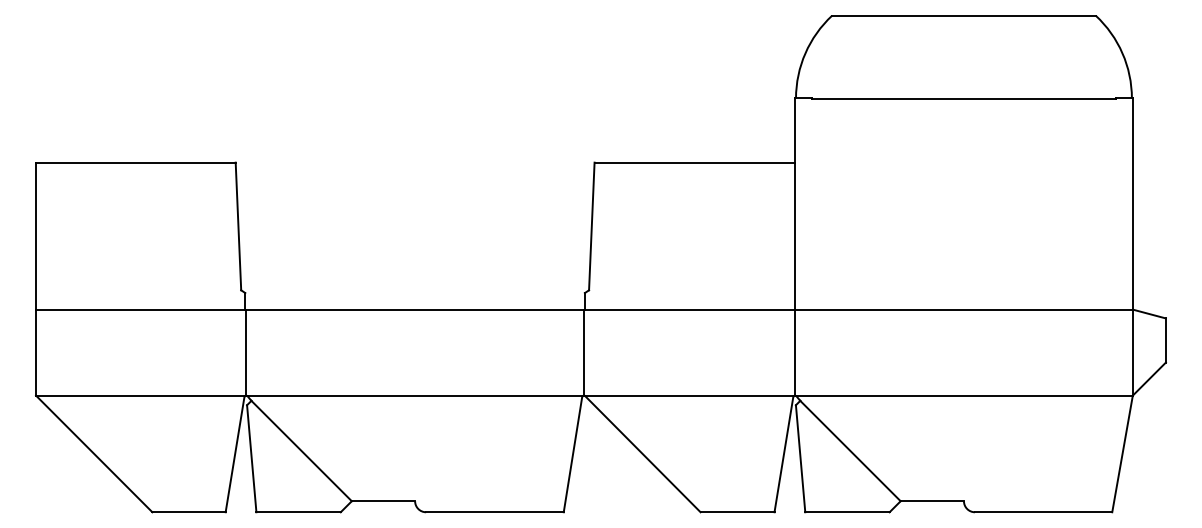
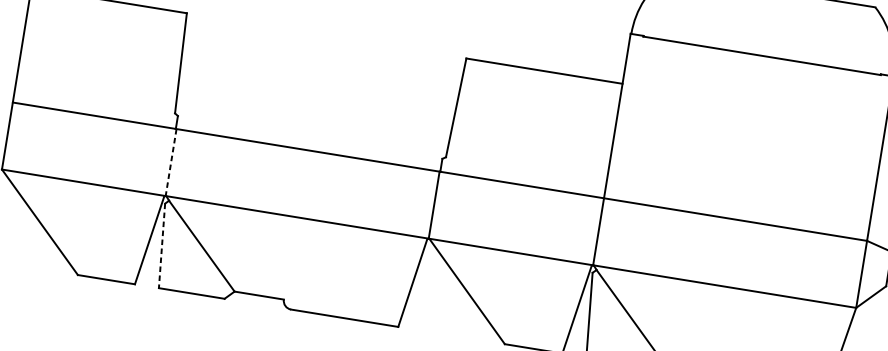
line: (246, 353) -> (171, 163), solid -> dashed
line: (251, 458) -> (161, 245), solid -> dashed

